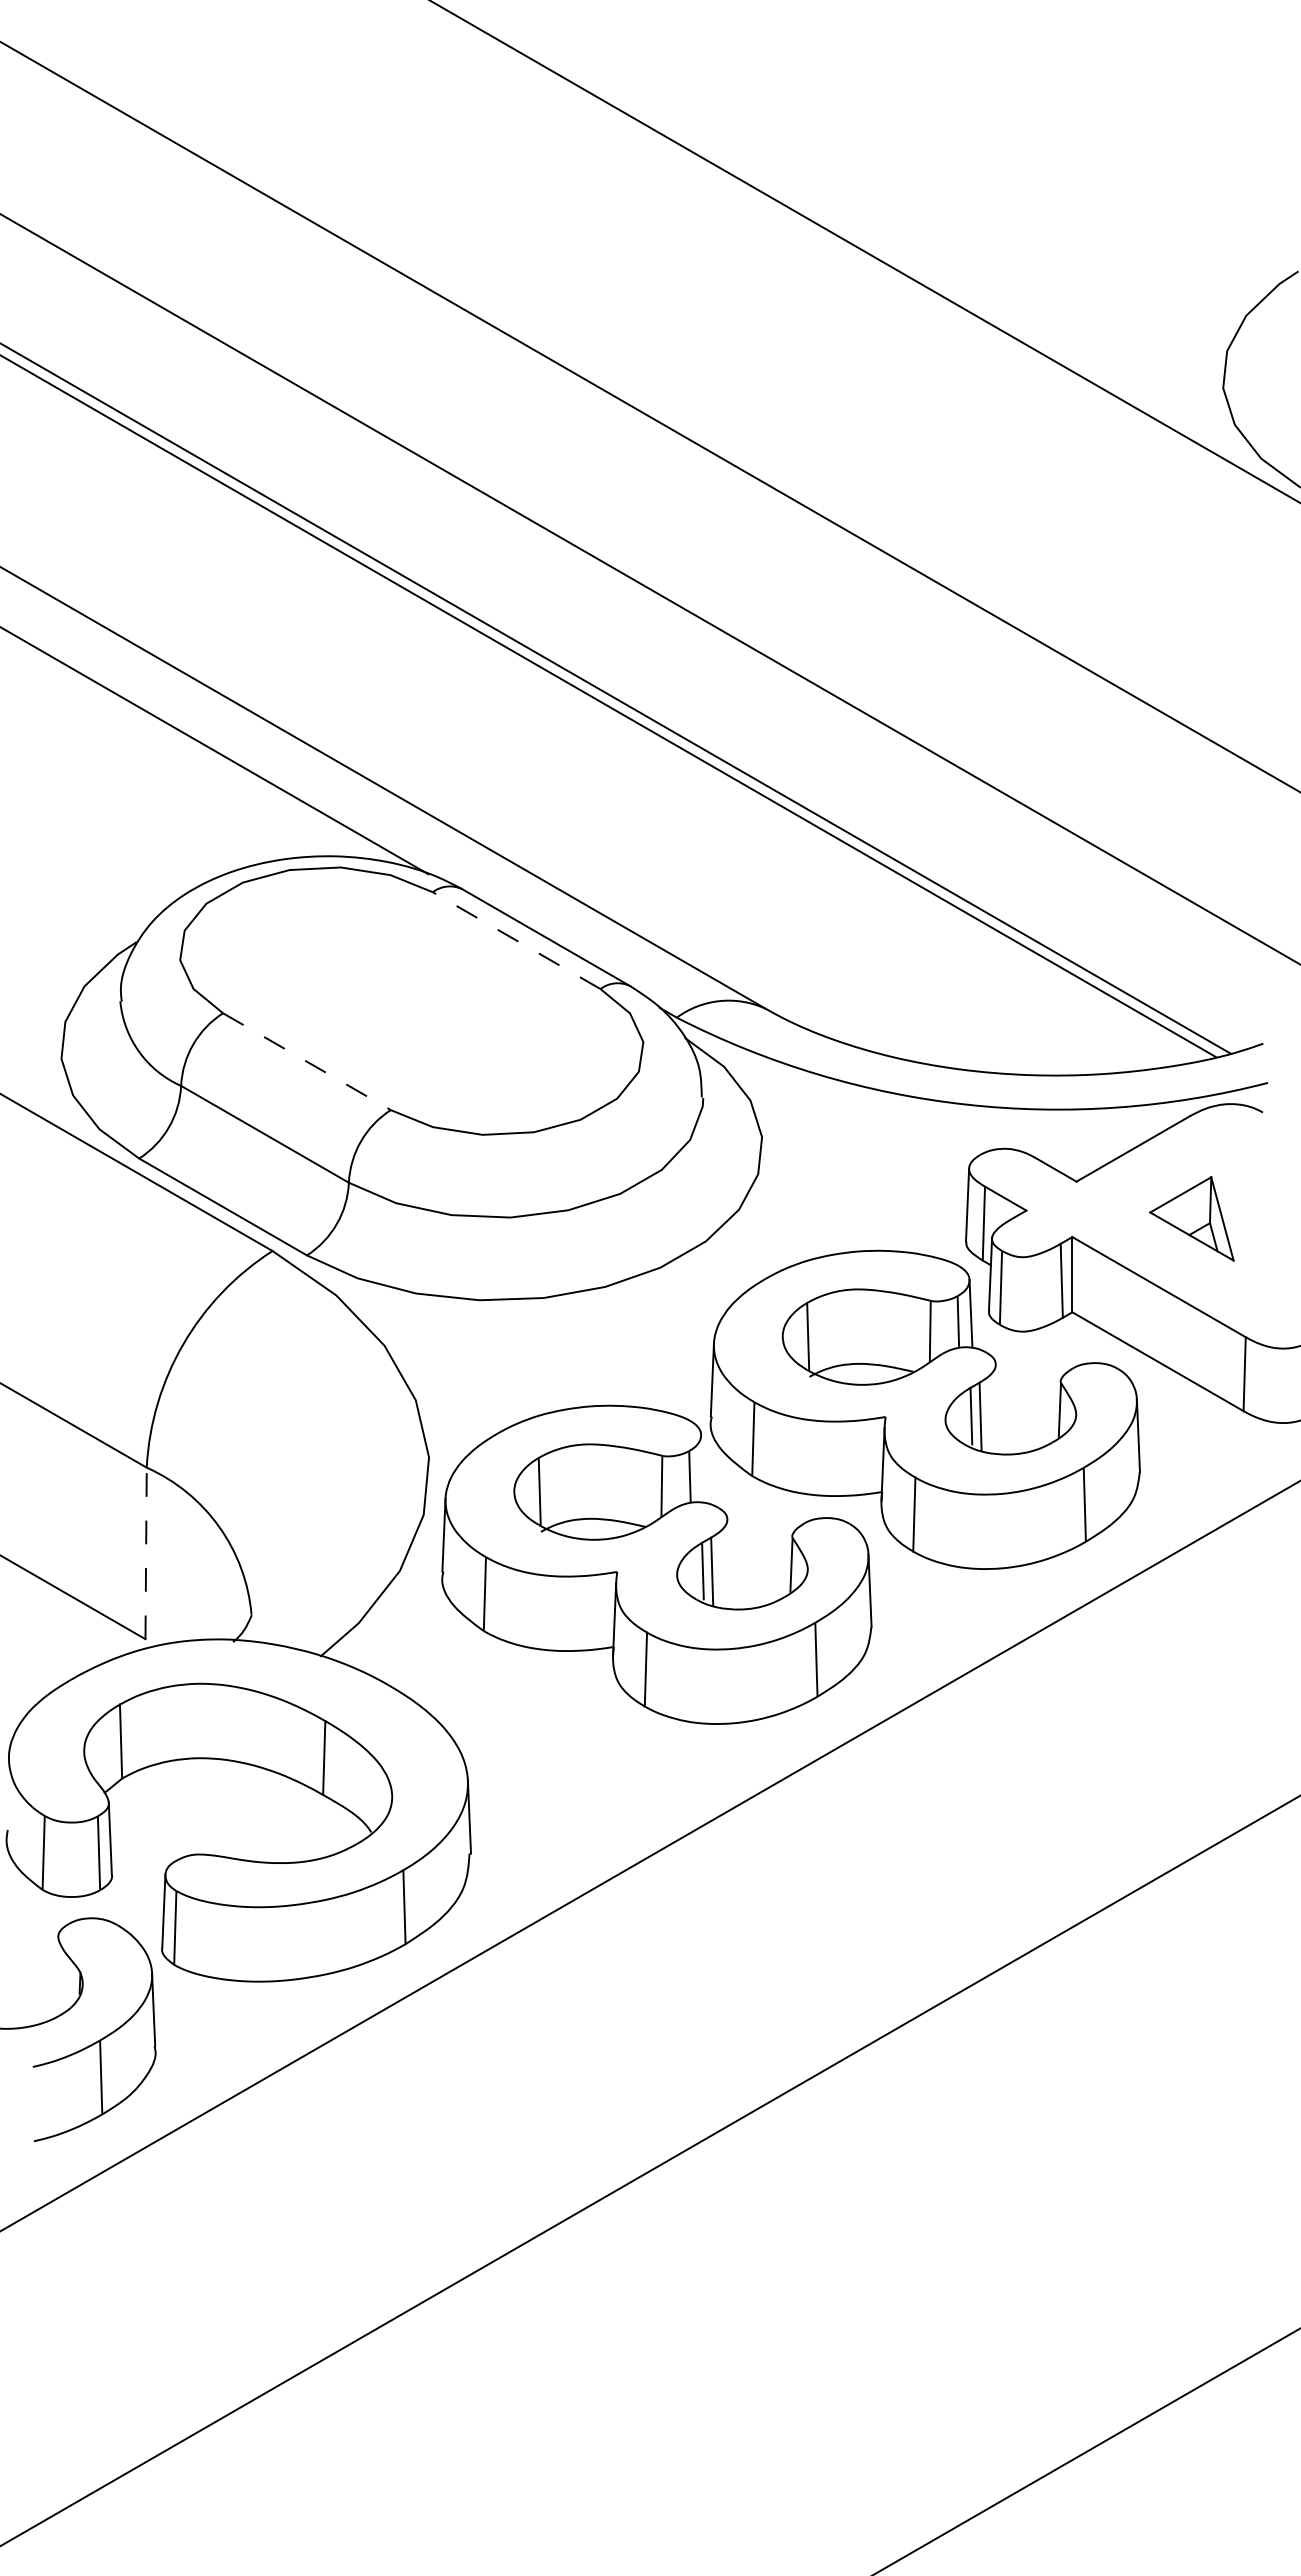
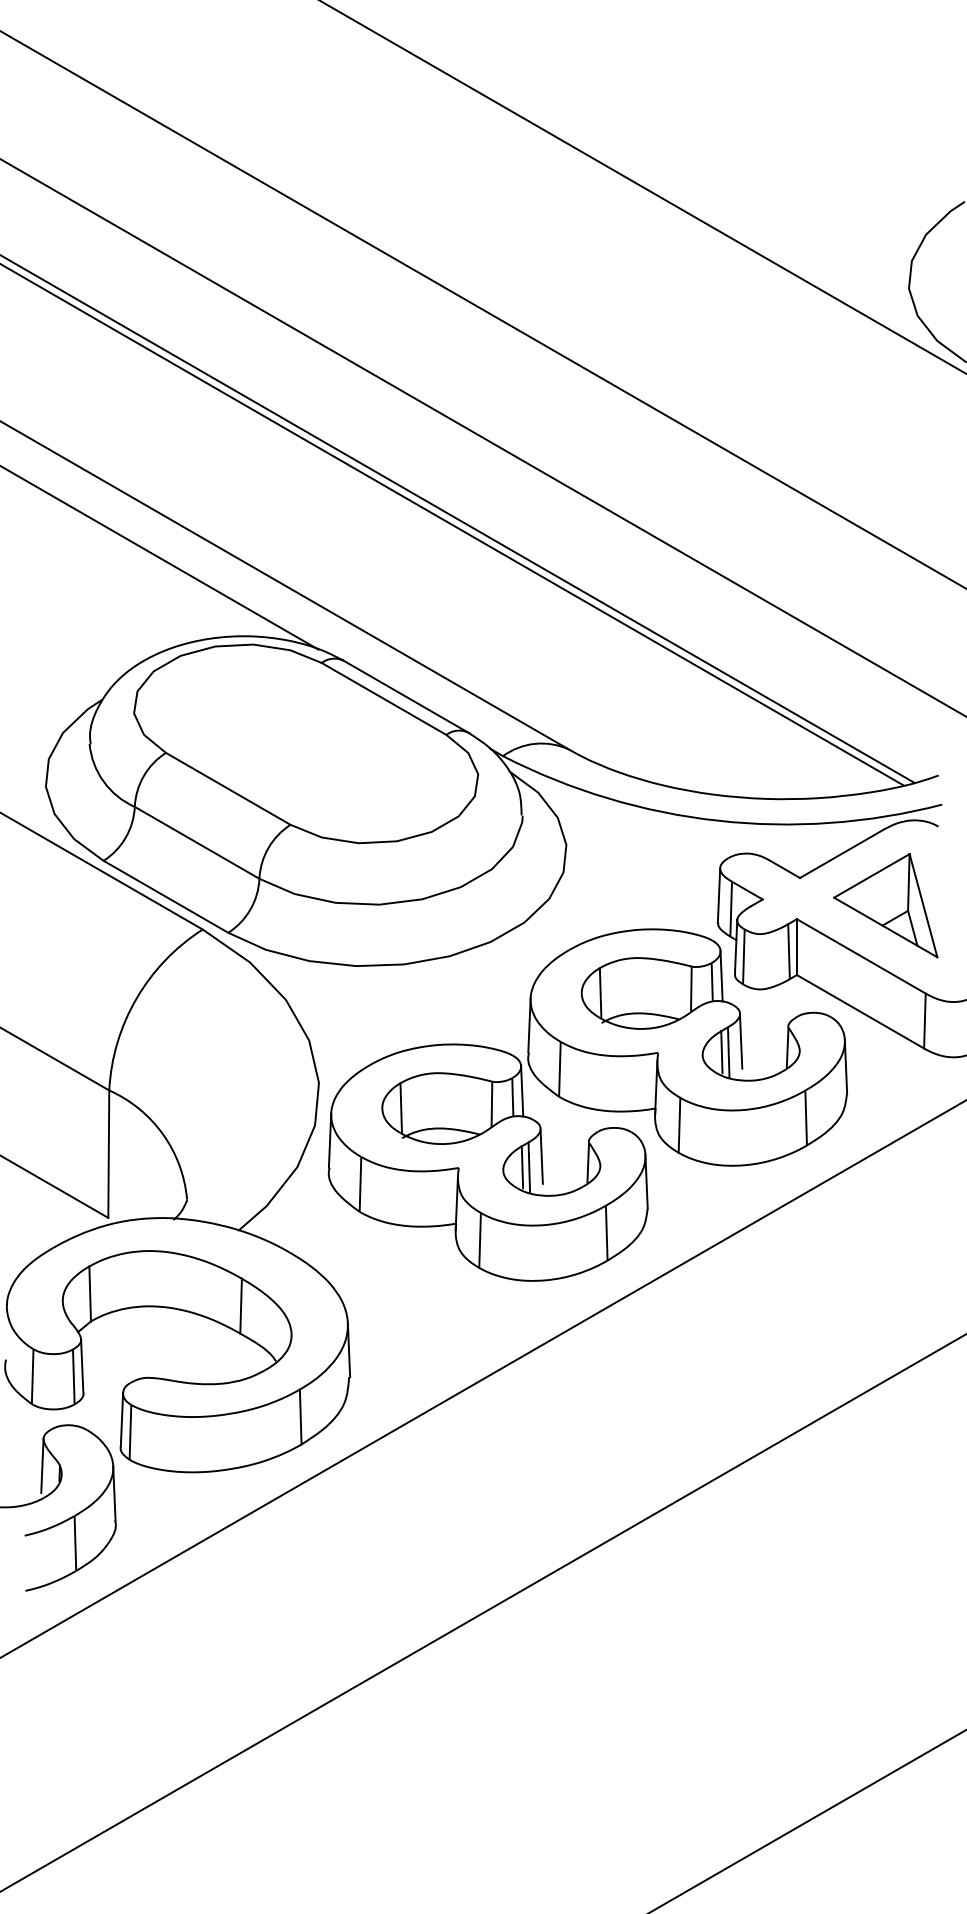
line: (516, 940) -> (383, 698), dashed -> solid
line: (306, 1061) -> (227, 788), dashed -> solid
part: (1191, 1218) -> (885, 905), size x1.67
line: (996, 1401) -> (740, 1041), added
line: (702, 1468) -> (522, 1091), added
line: (146, 1553) -> (109, 1154), dashed -> solid
line: (728, 1556) -> (541, 1156), added
line: (56, 1972) -> (42, 1465), added

